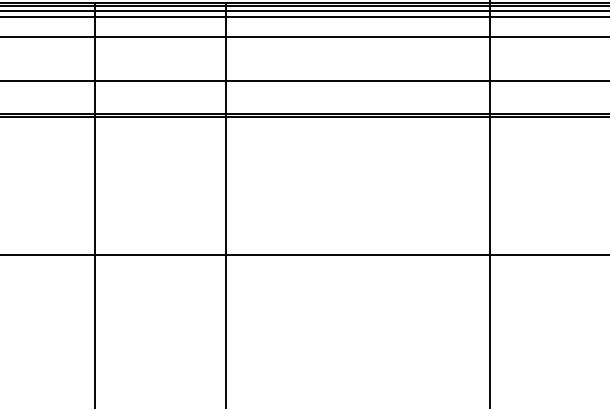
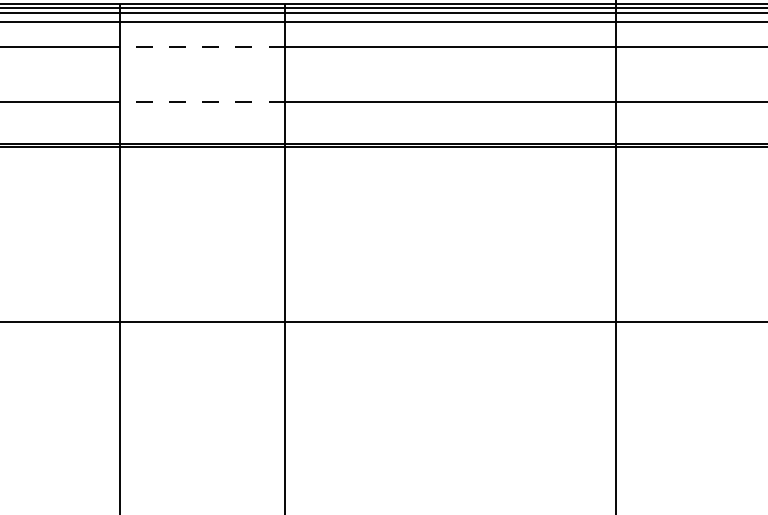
line: (160, 37) -> (202, 47), solid -> dashed
line: (160, 81) -> (202, 102), solid -> dashed

